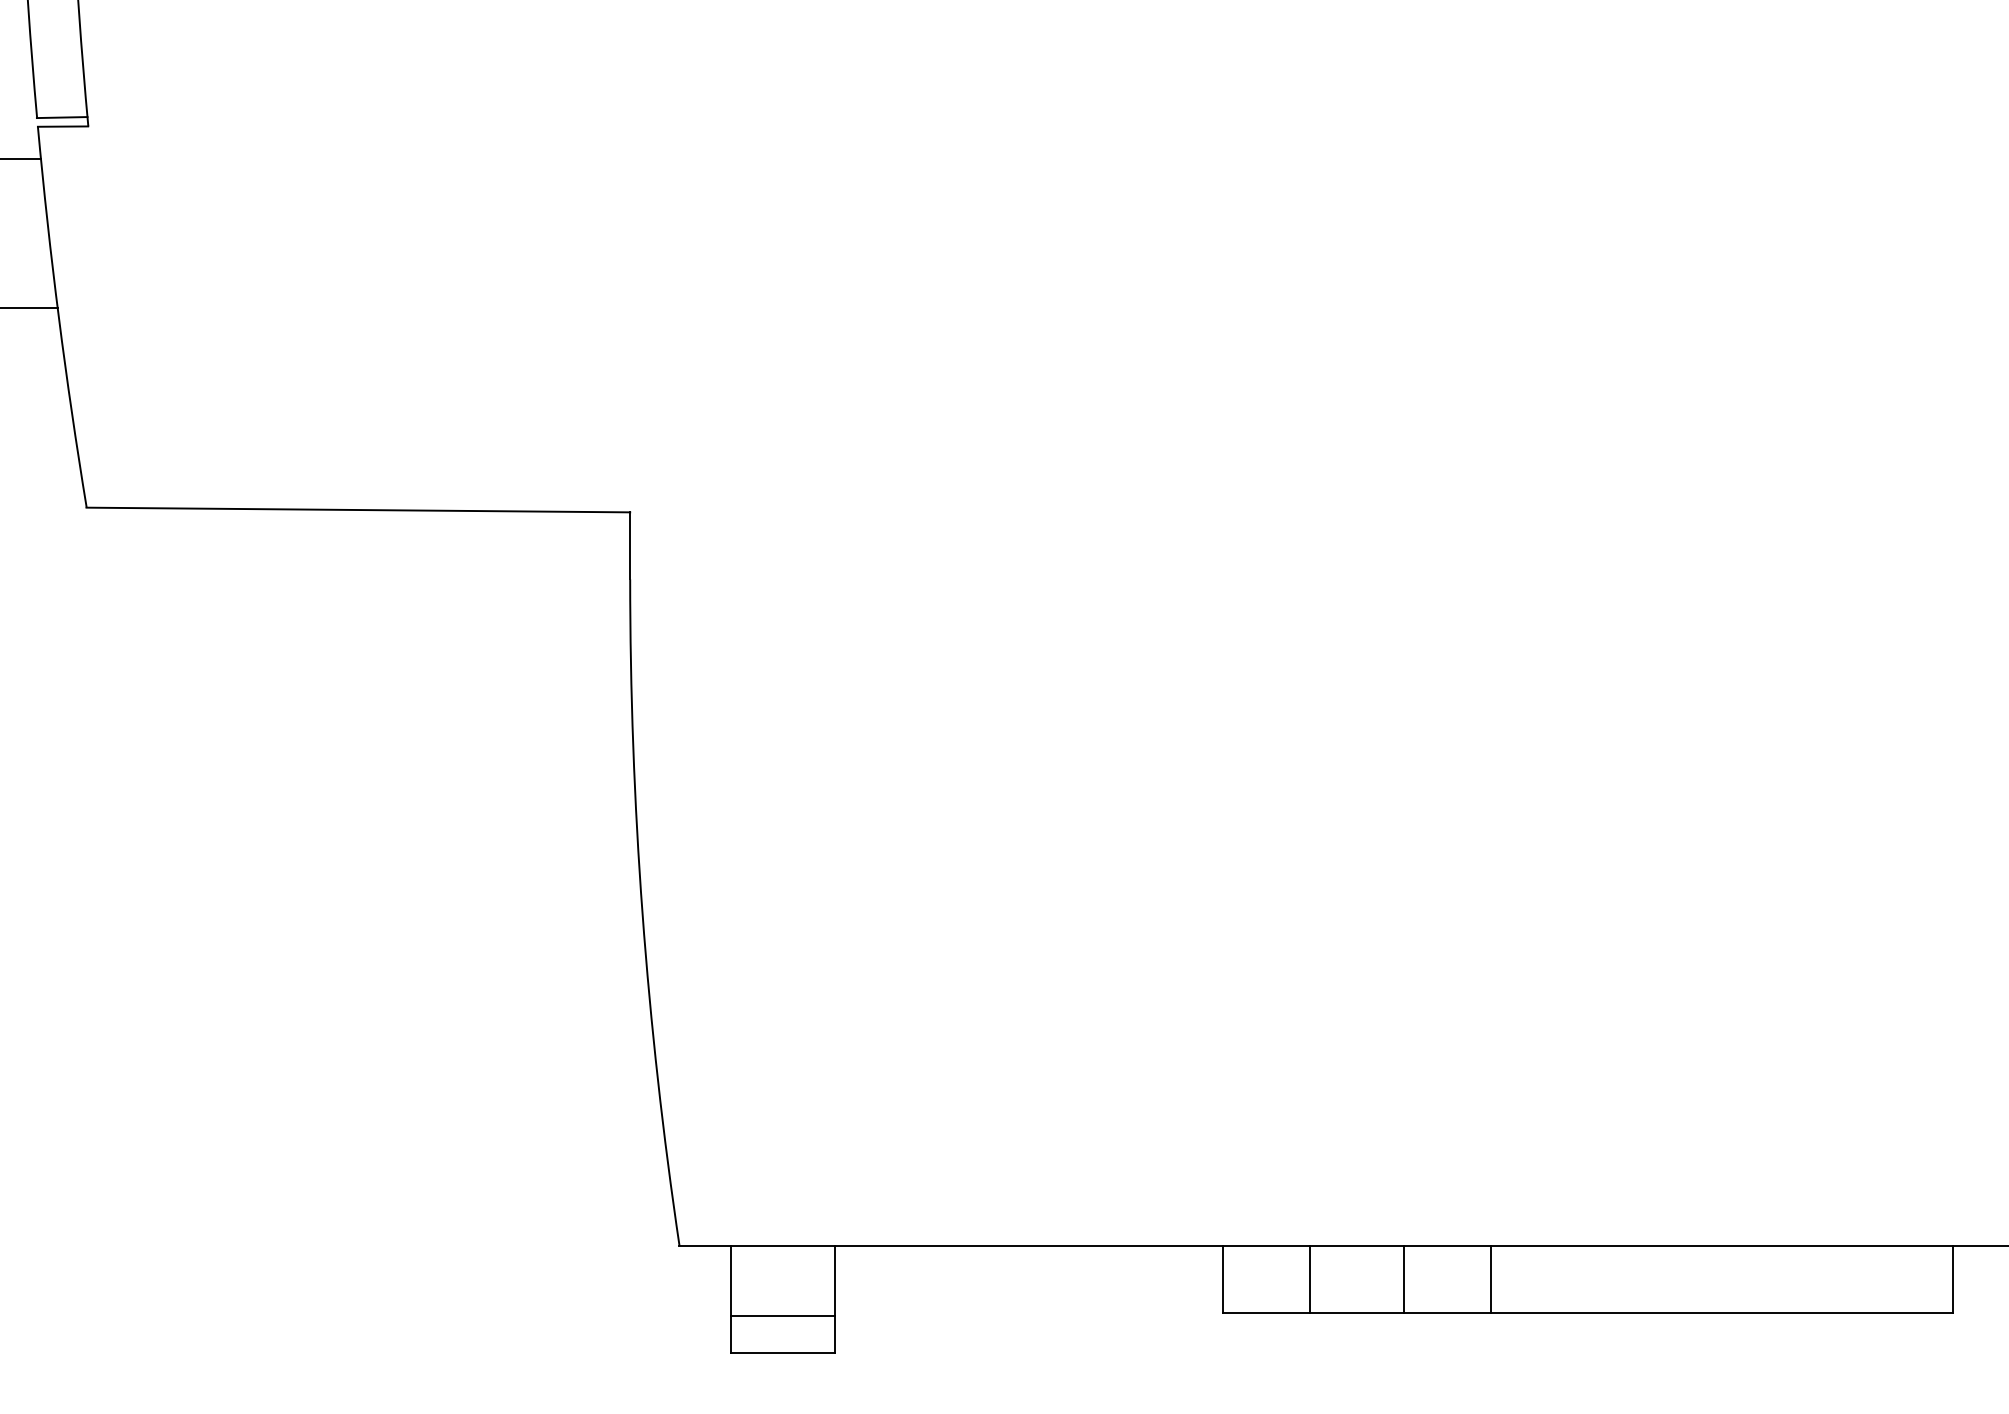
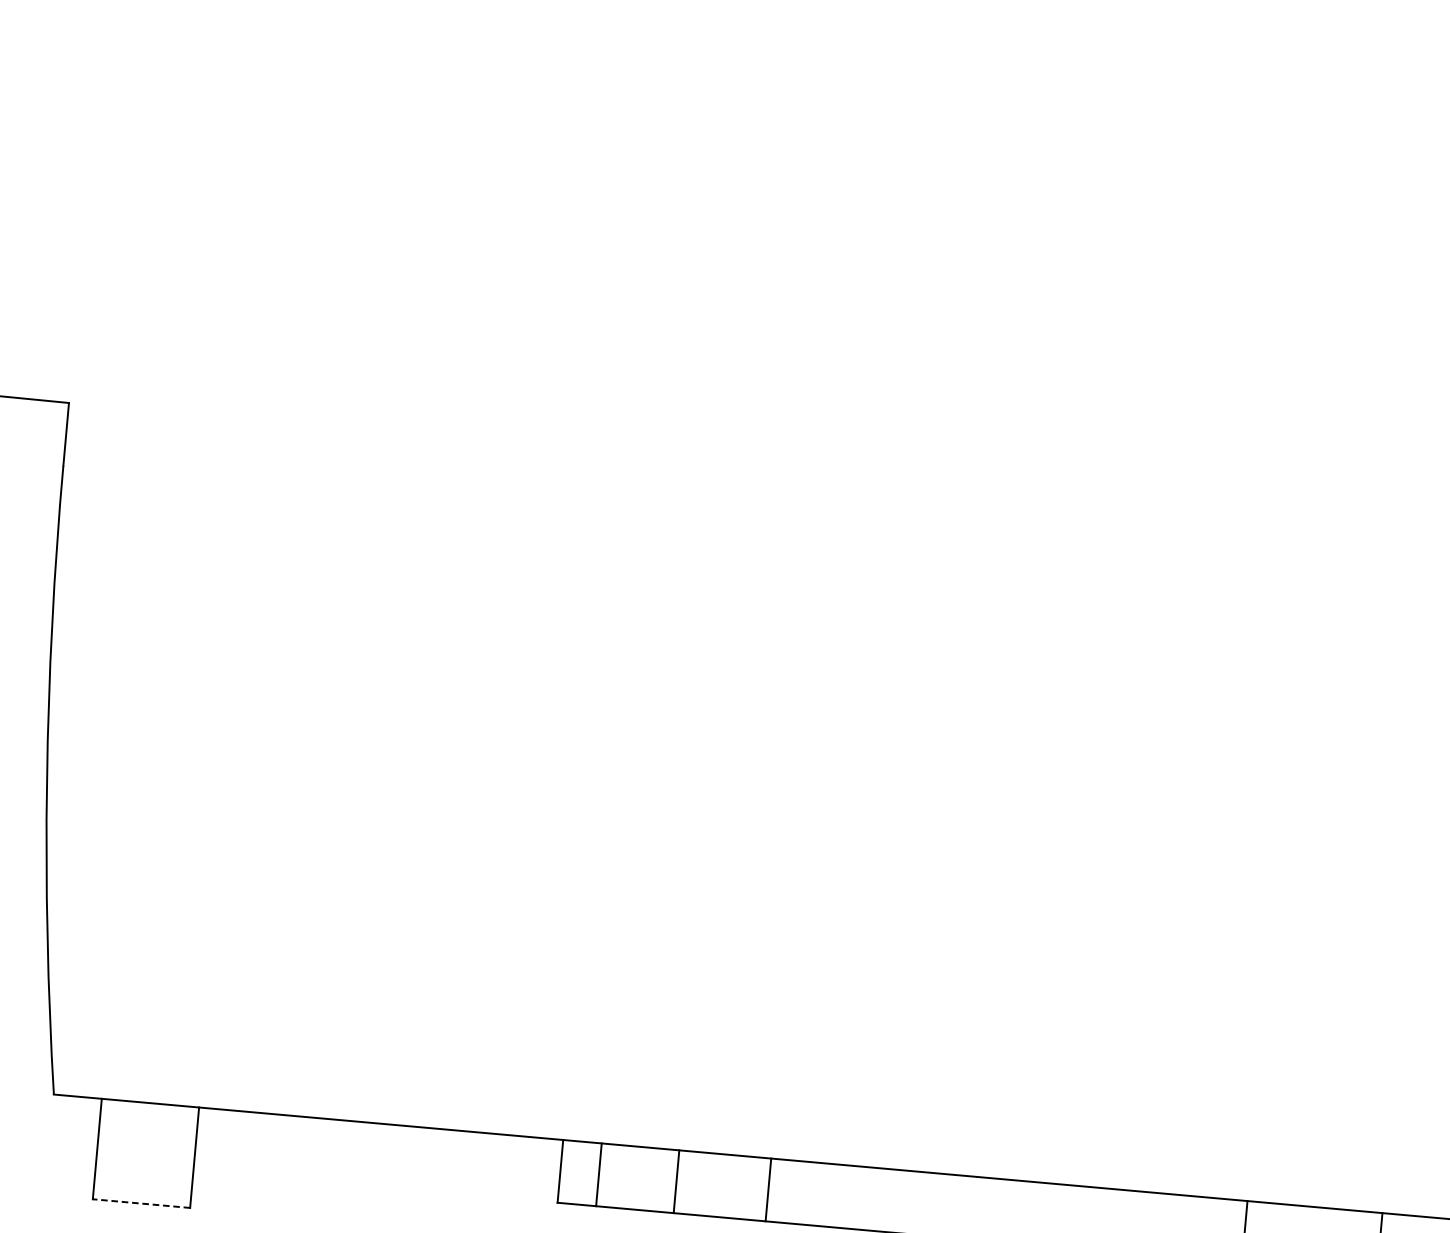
line: (1310, 1279) -> (599, 1174), moved
line: (1404, 1279) -> (676, 1181), moved
line: (1491, 1279) -> (768, 1189), moved
line: (782, 1316) -> (144, 1169), removed
line: (782, 1353) -> (141, 1203), solid -> dashed

